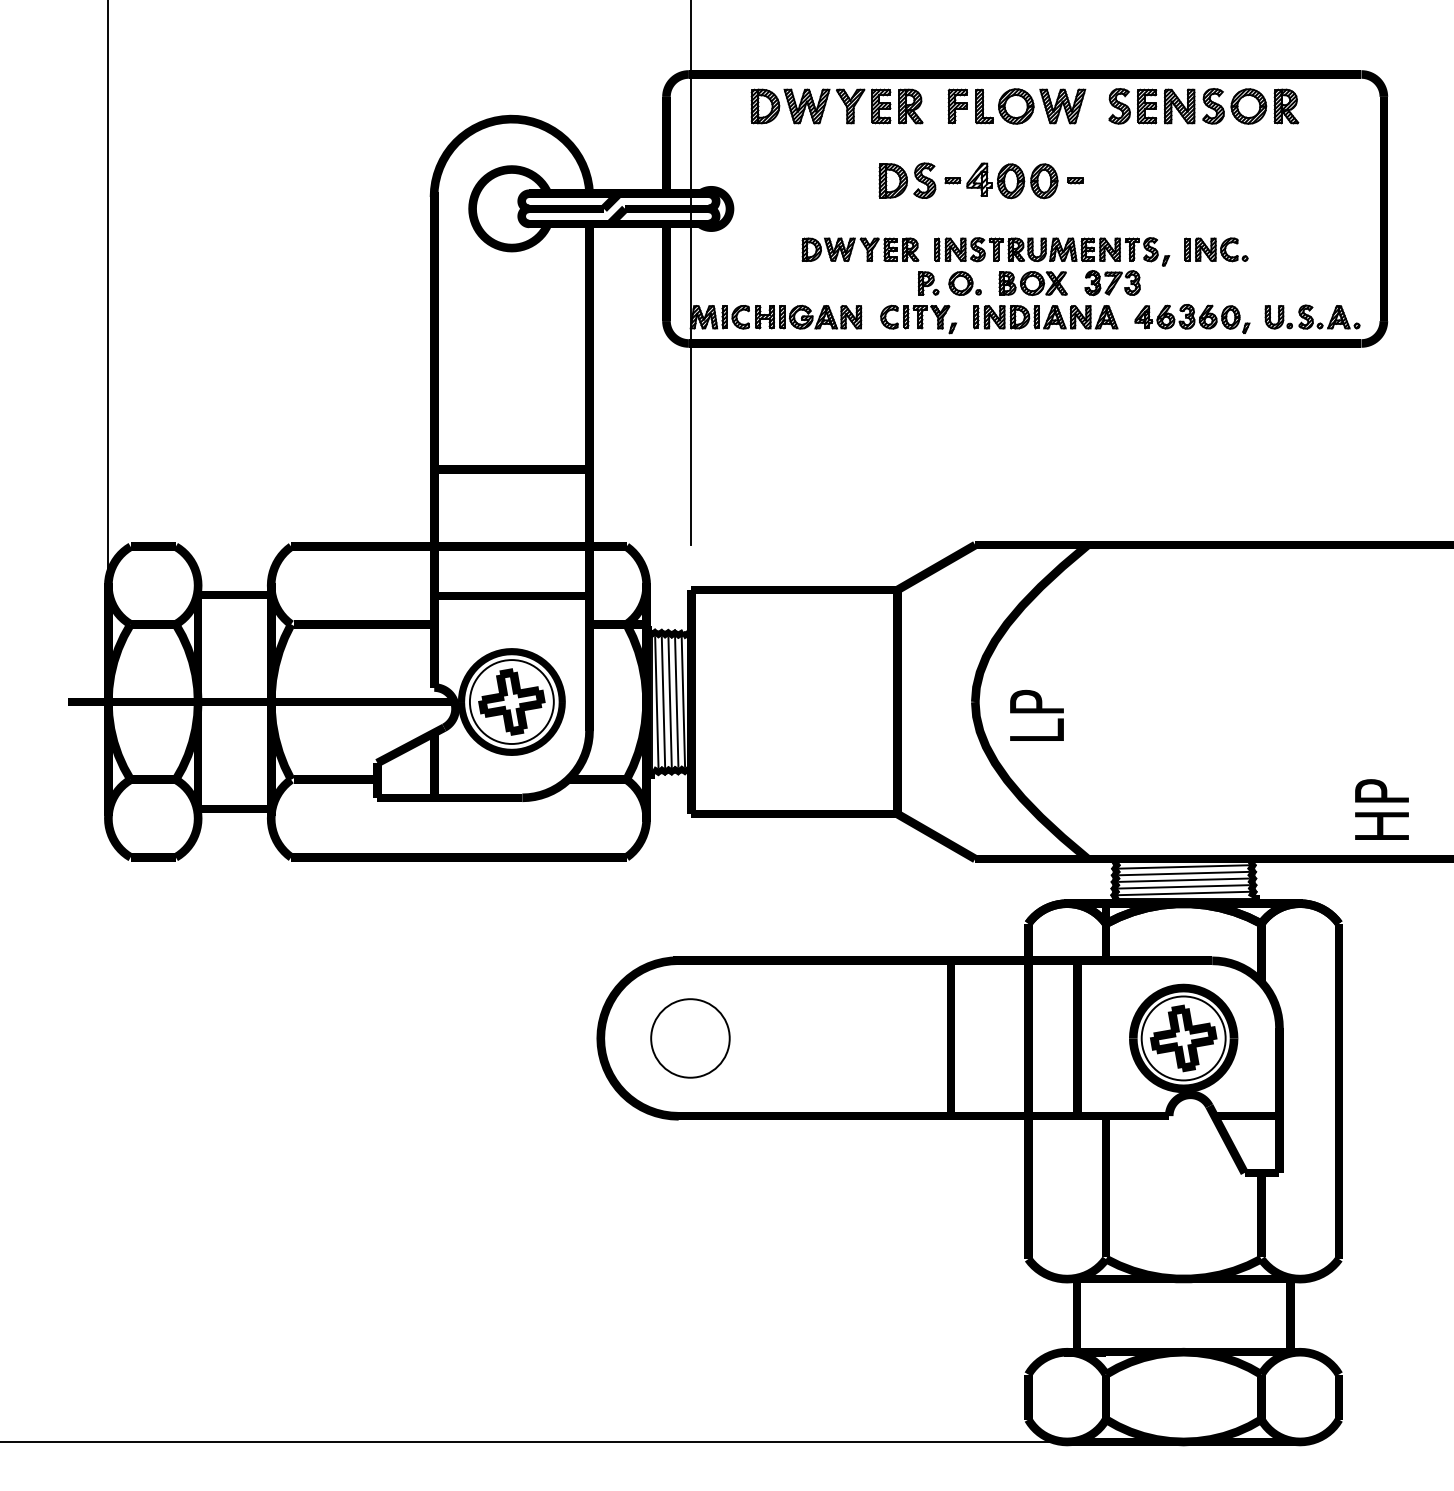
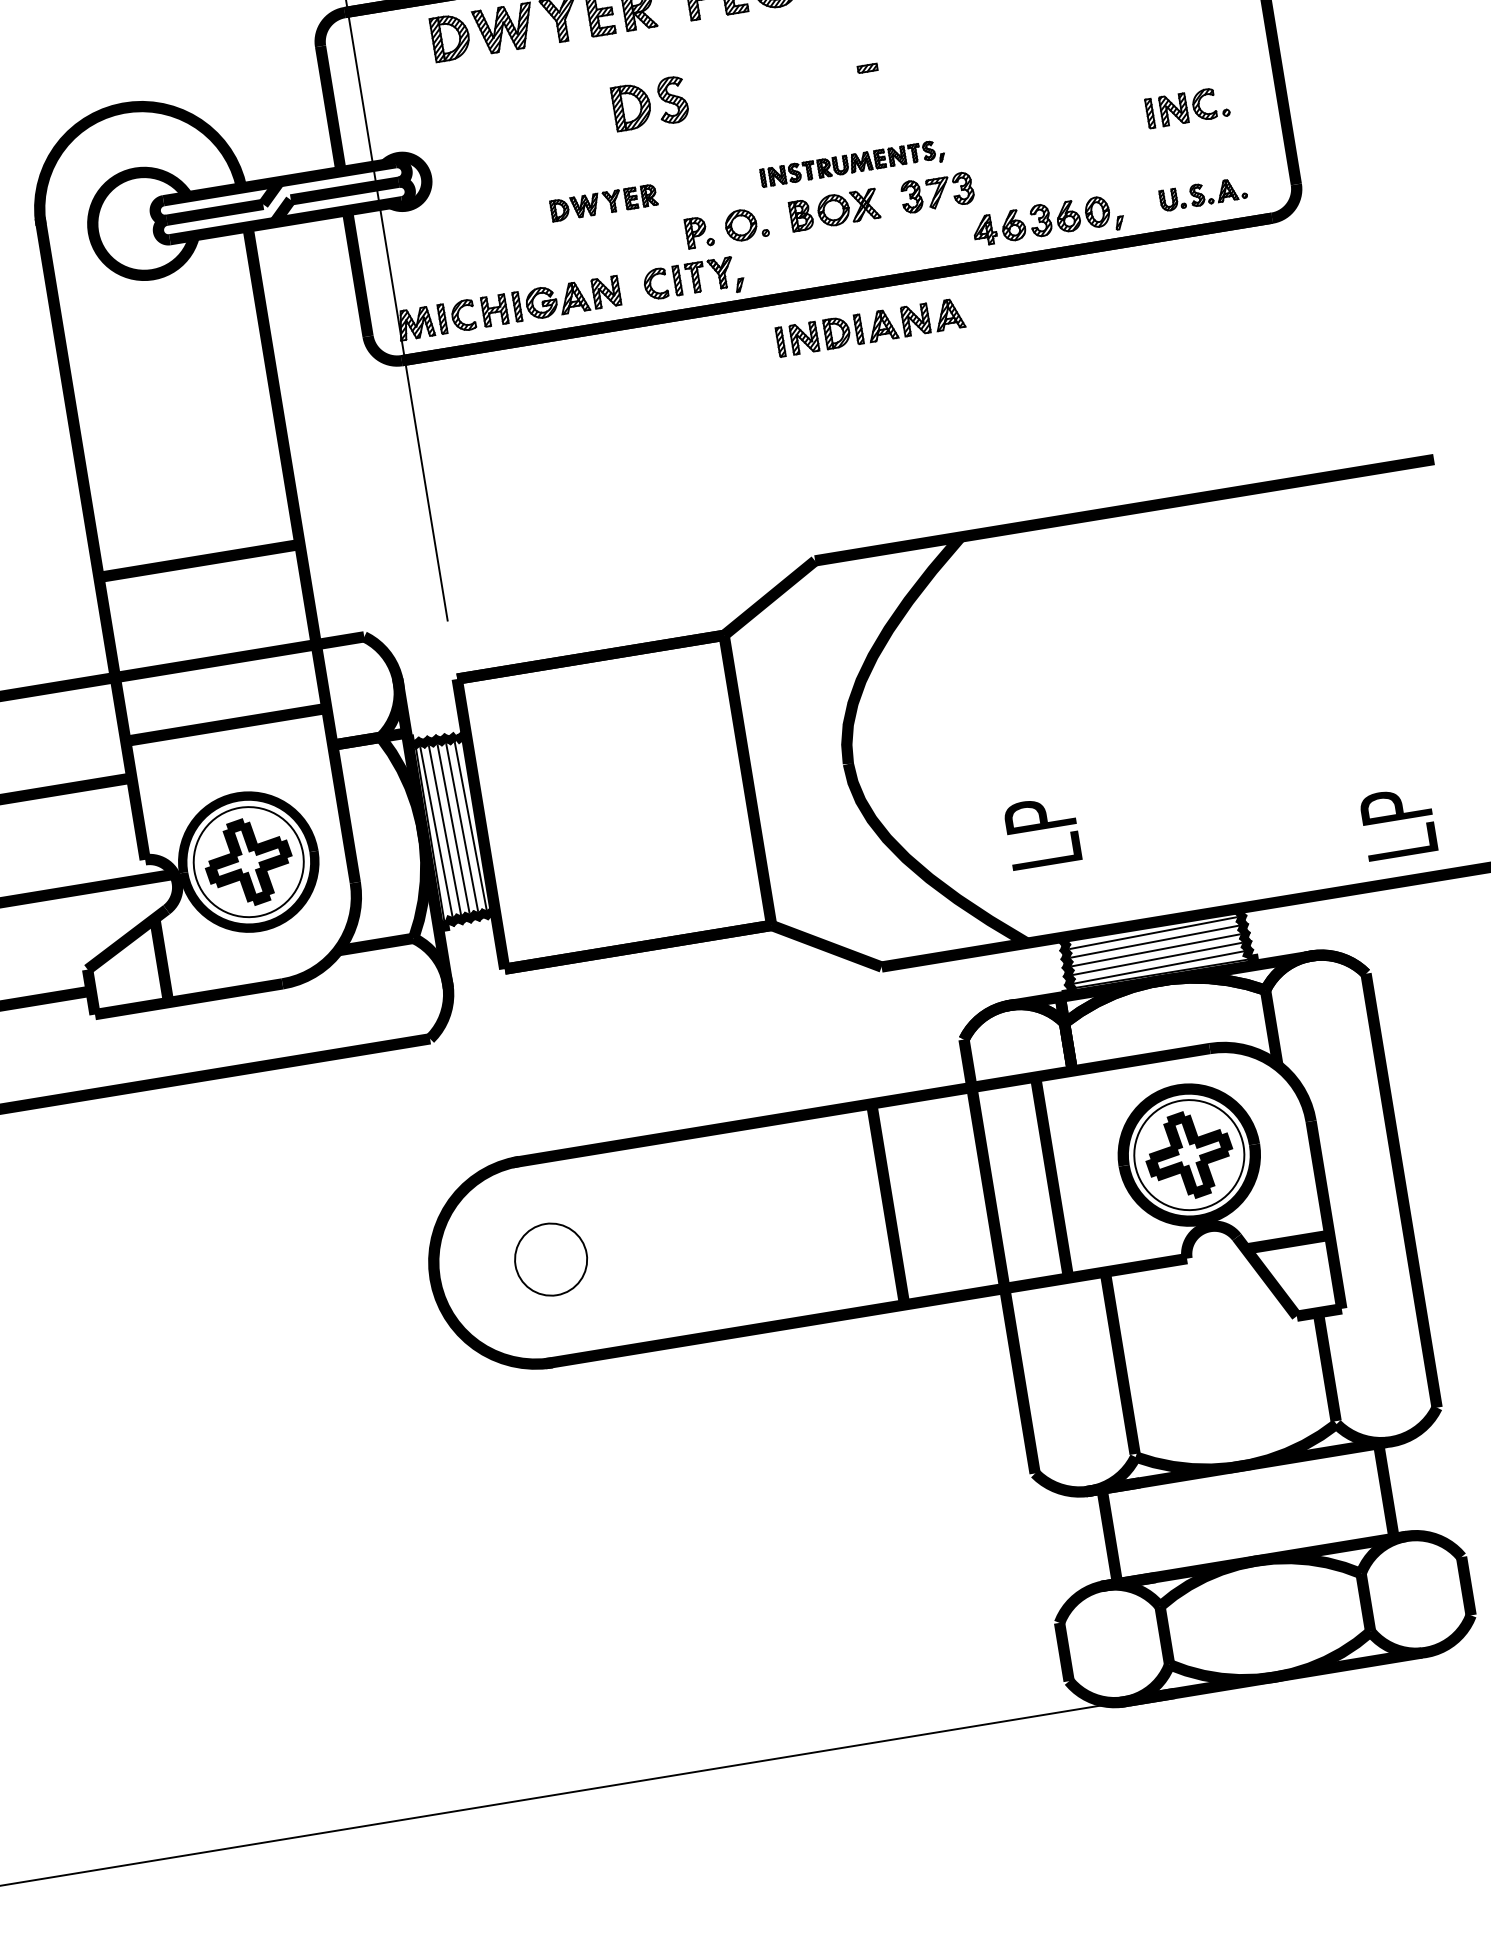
part: (1001, 180) -> (771, 83), removed
part: (860, 249) -> (603, 202), size x0.7
part: (1216, 249) -> (1187, 107), moved
part: (1052, 251) -> (852, 164), size x0.6
part: (1312, 316) -> (1203, 193), size x0.7
part: (1045, 317) -> (870, 327), moved
text: (1036, 715) -> (1041, 832), moved
text: (1381, 806) -> (1396, 813), HP -> LP
circle: (690, 1038) -> (551, 1259), size x0.7

